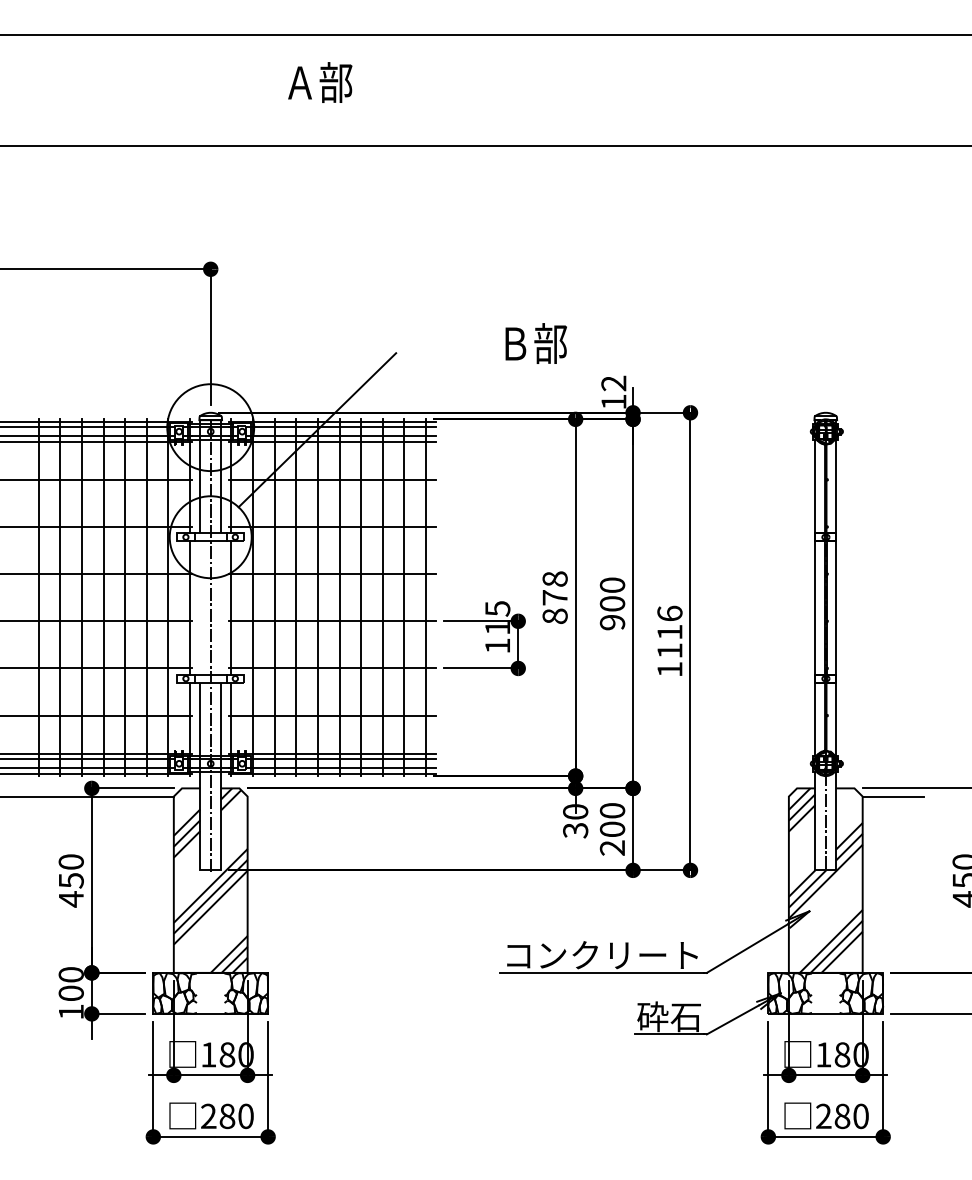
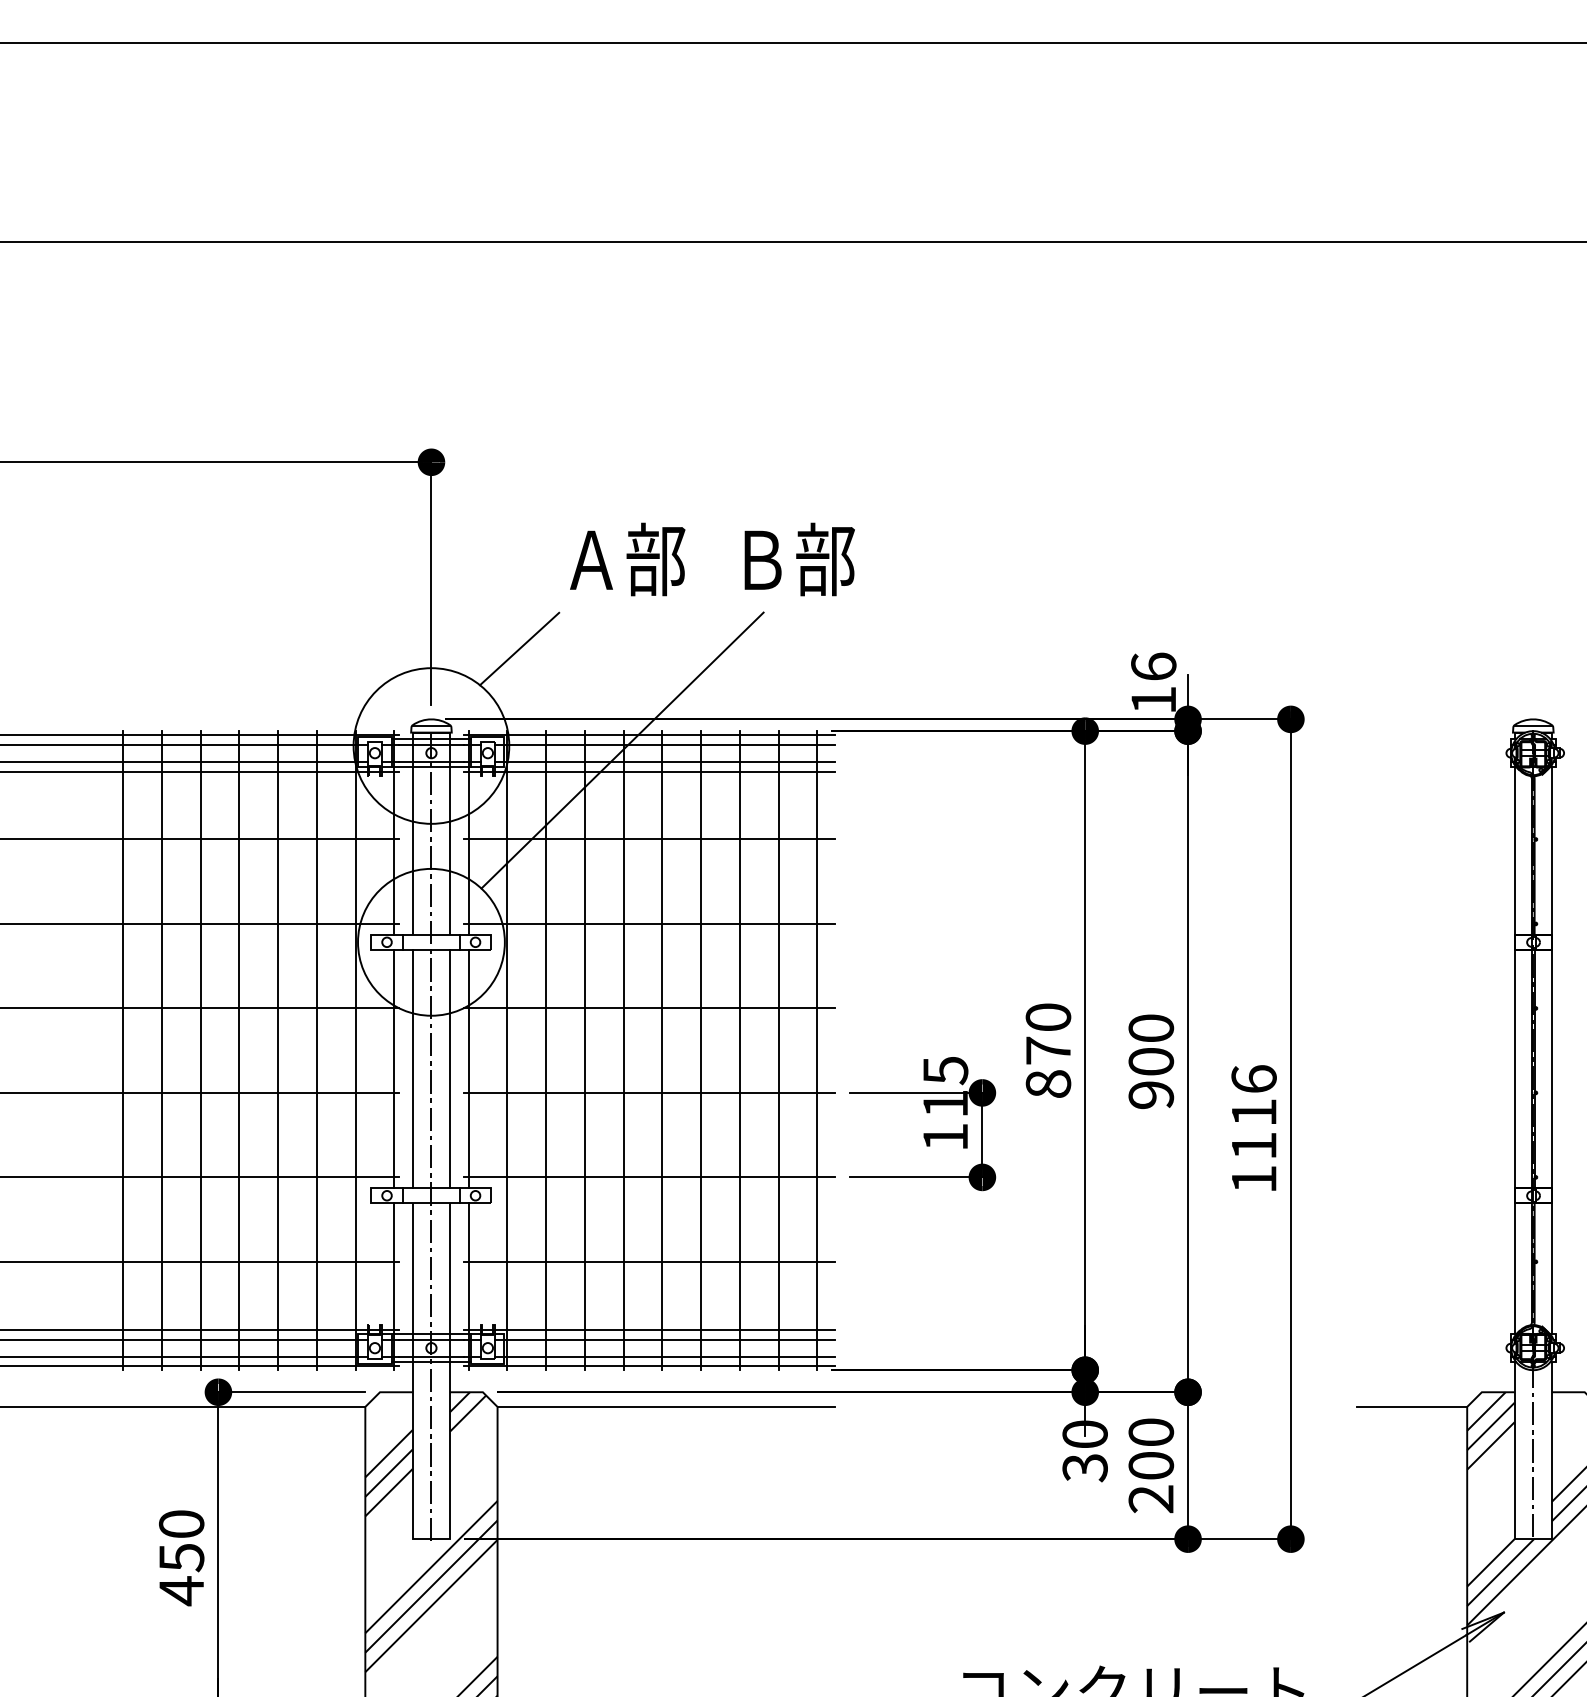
text: (320, 82) -> (628, 559), moved
text: (535, 343) -> (798, 559), moved
line: (259, 373) -> (518, 648), added
text: (613, 383) -> (1153, 666), 12 -> 16
text: (555, 578) -> (1049, 1016), 878 -> 870
line: (200, 607) -> (413, 1068), added
line: (221, 607) -> (450, 1068), added
line: (341, 796) -> (665, 1406), added
line: (757, 796) -> (1410, 1406), added

